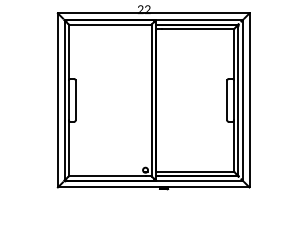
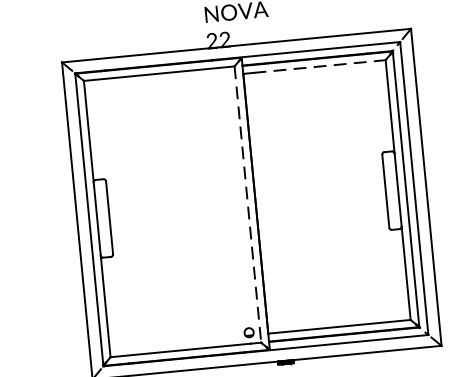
line: (198, 29) -> (320, 67), solid -> dashed
line: (151, 100) -> (247, 204), solid -> dashed

